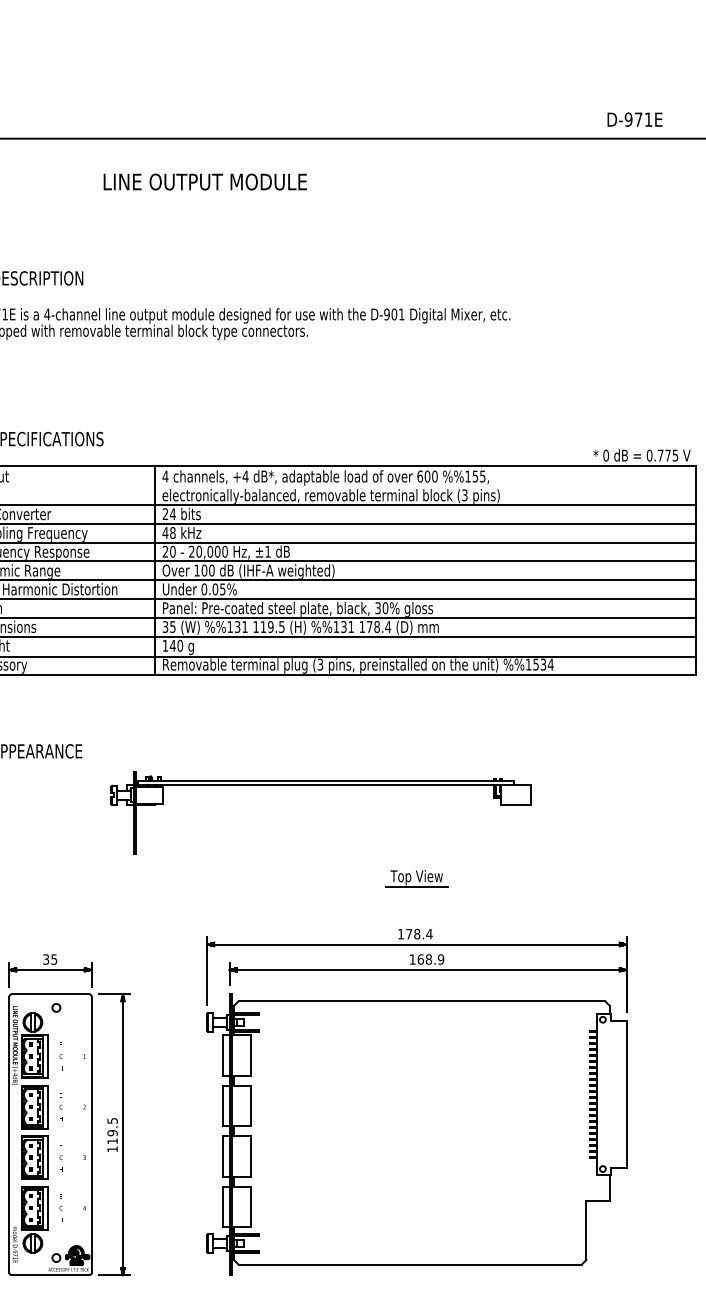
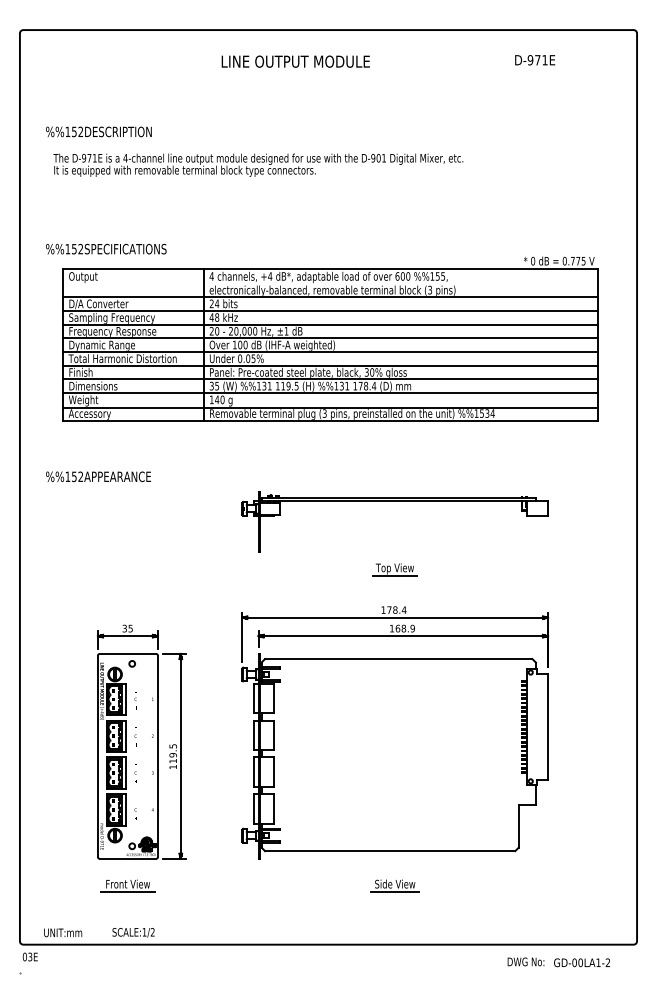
text: (635, 120) -> (535, 60), moved
text: (204, 181) -> (295, 61), moved
part: (320, 785) -> (394, 501), moved

